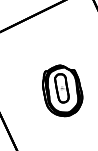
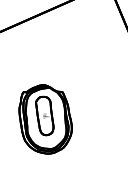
part: (62, 90) -> (45, 118), moved

